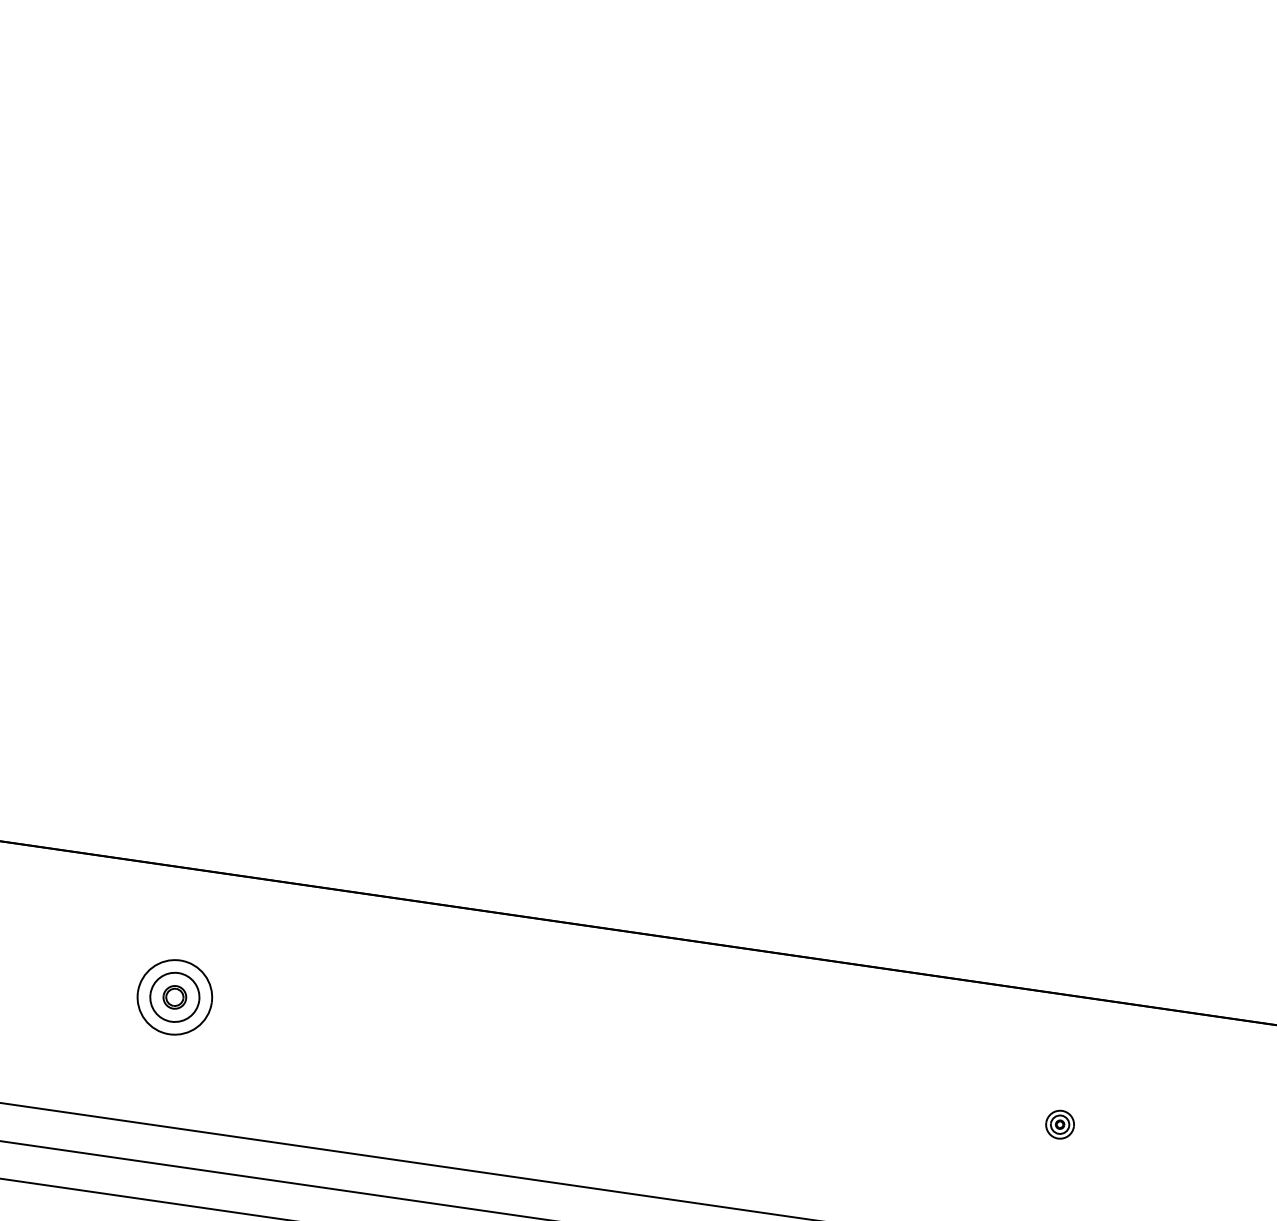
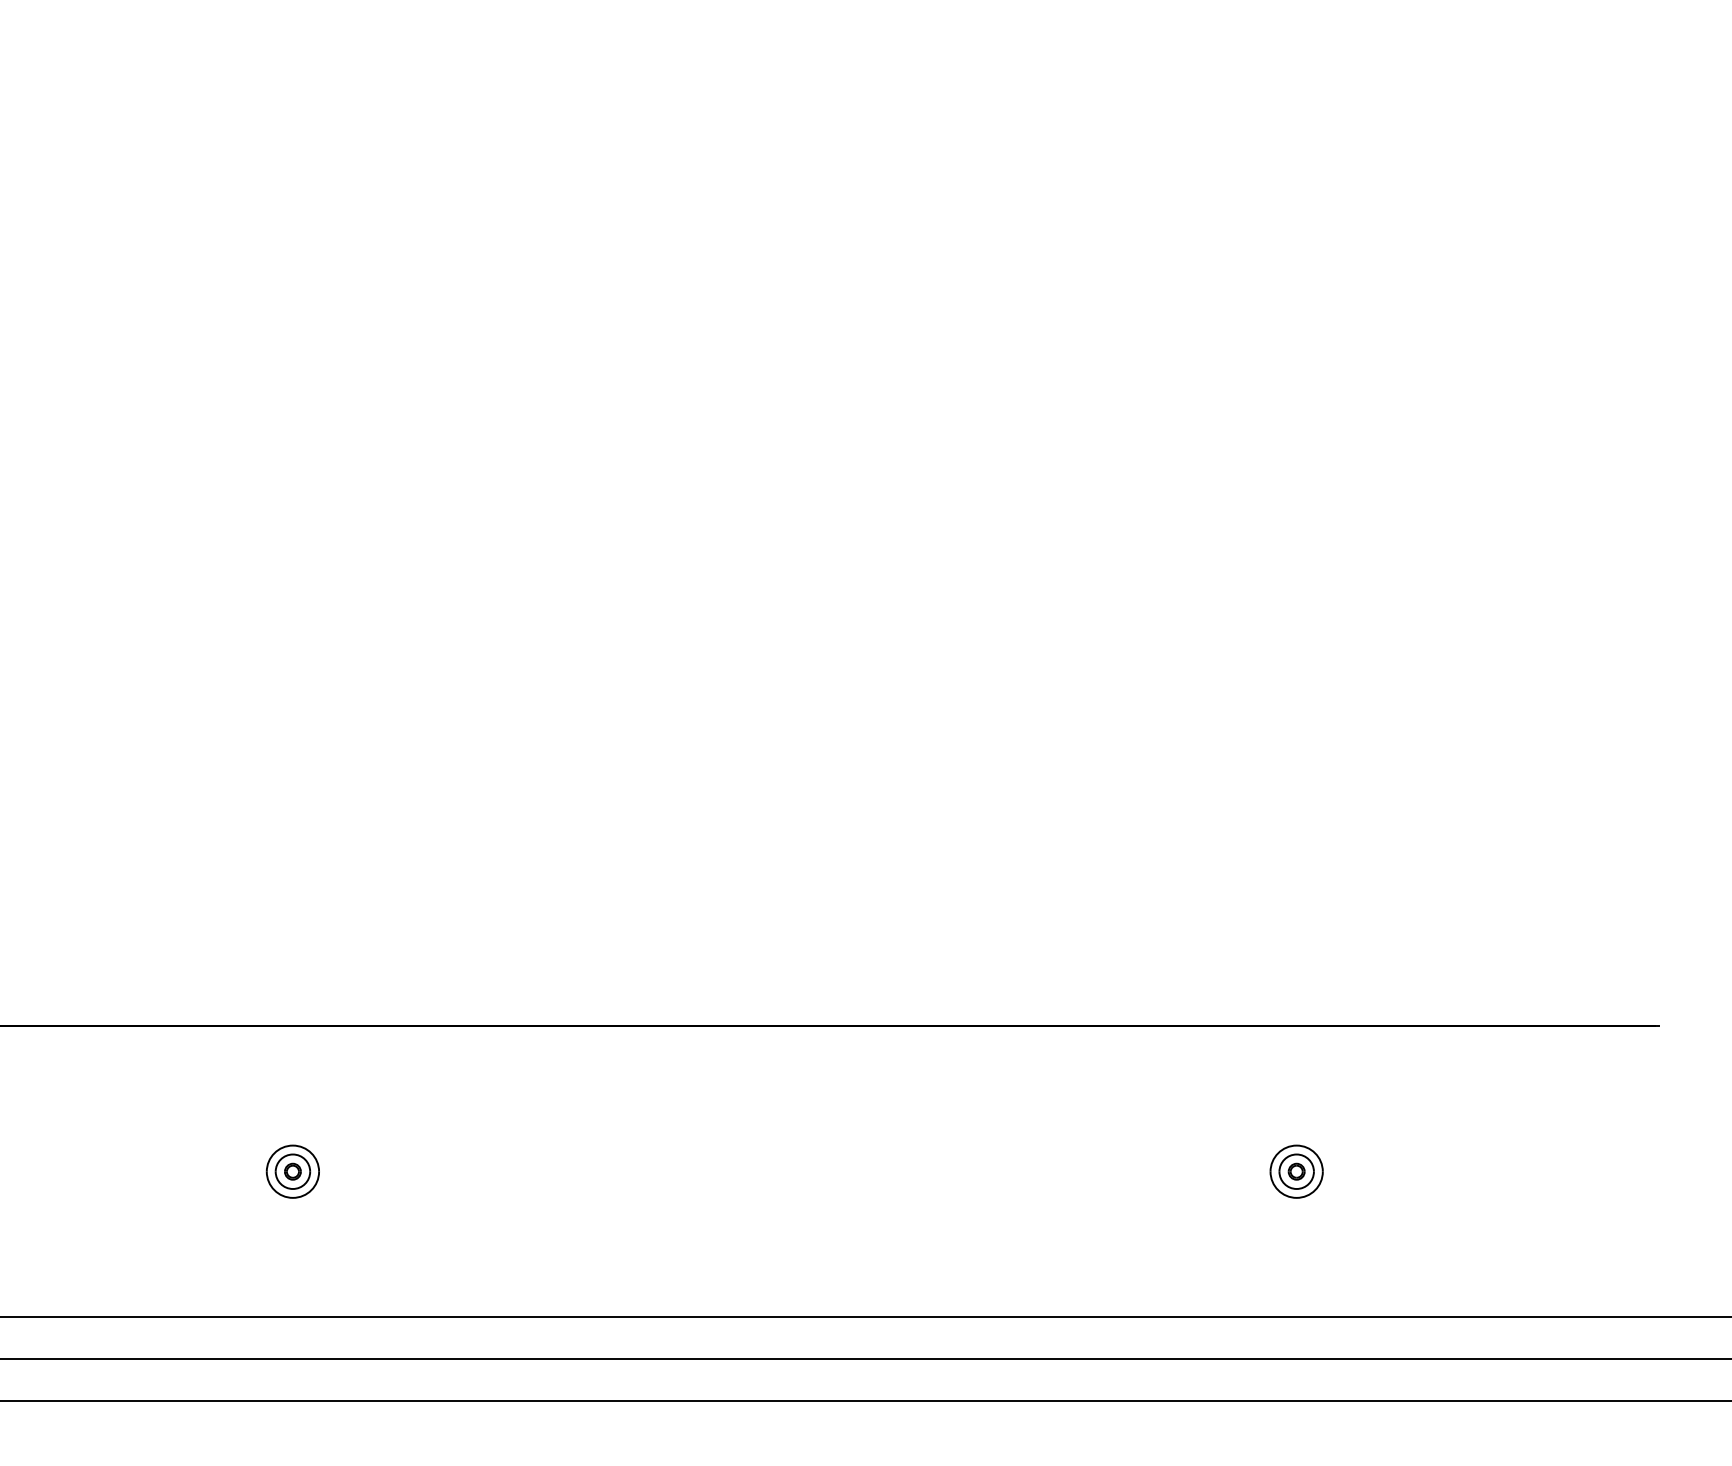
part: (174, 996) -> (292, 1171), size x0.62
part: (1060, 1124) -> (1296, 1171), size x1.67

